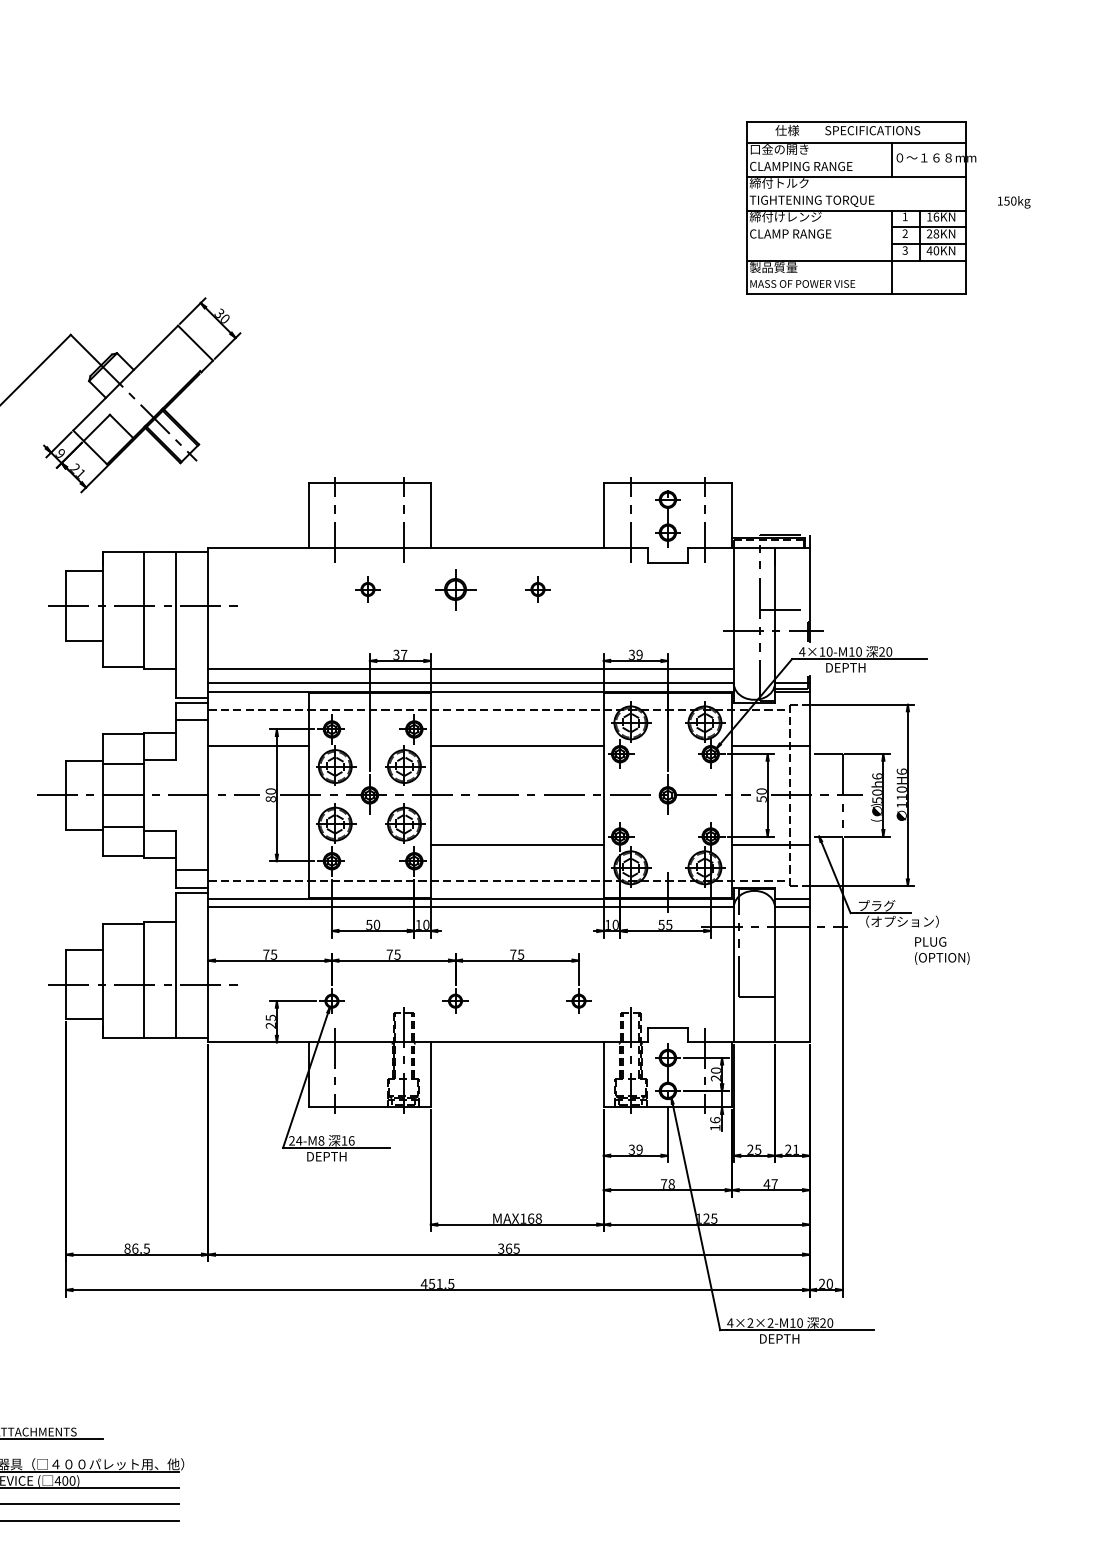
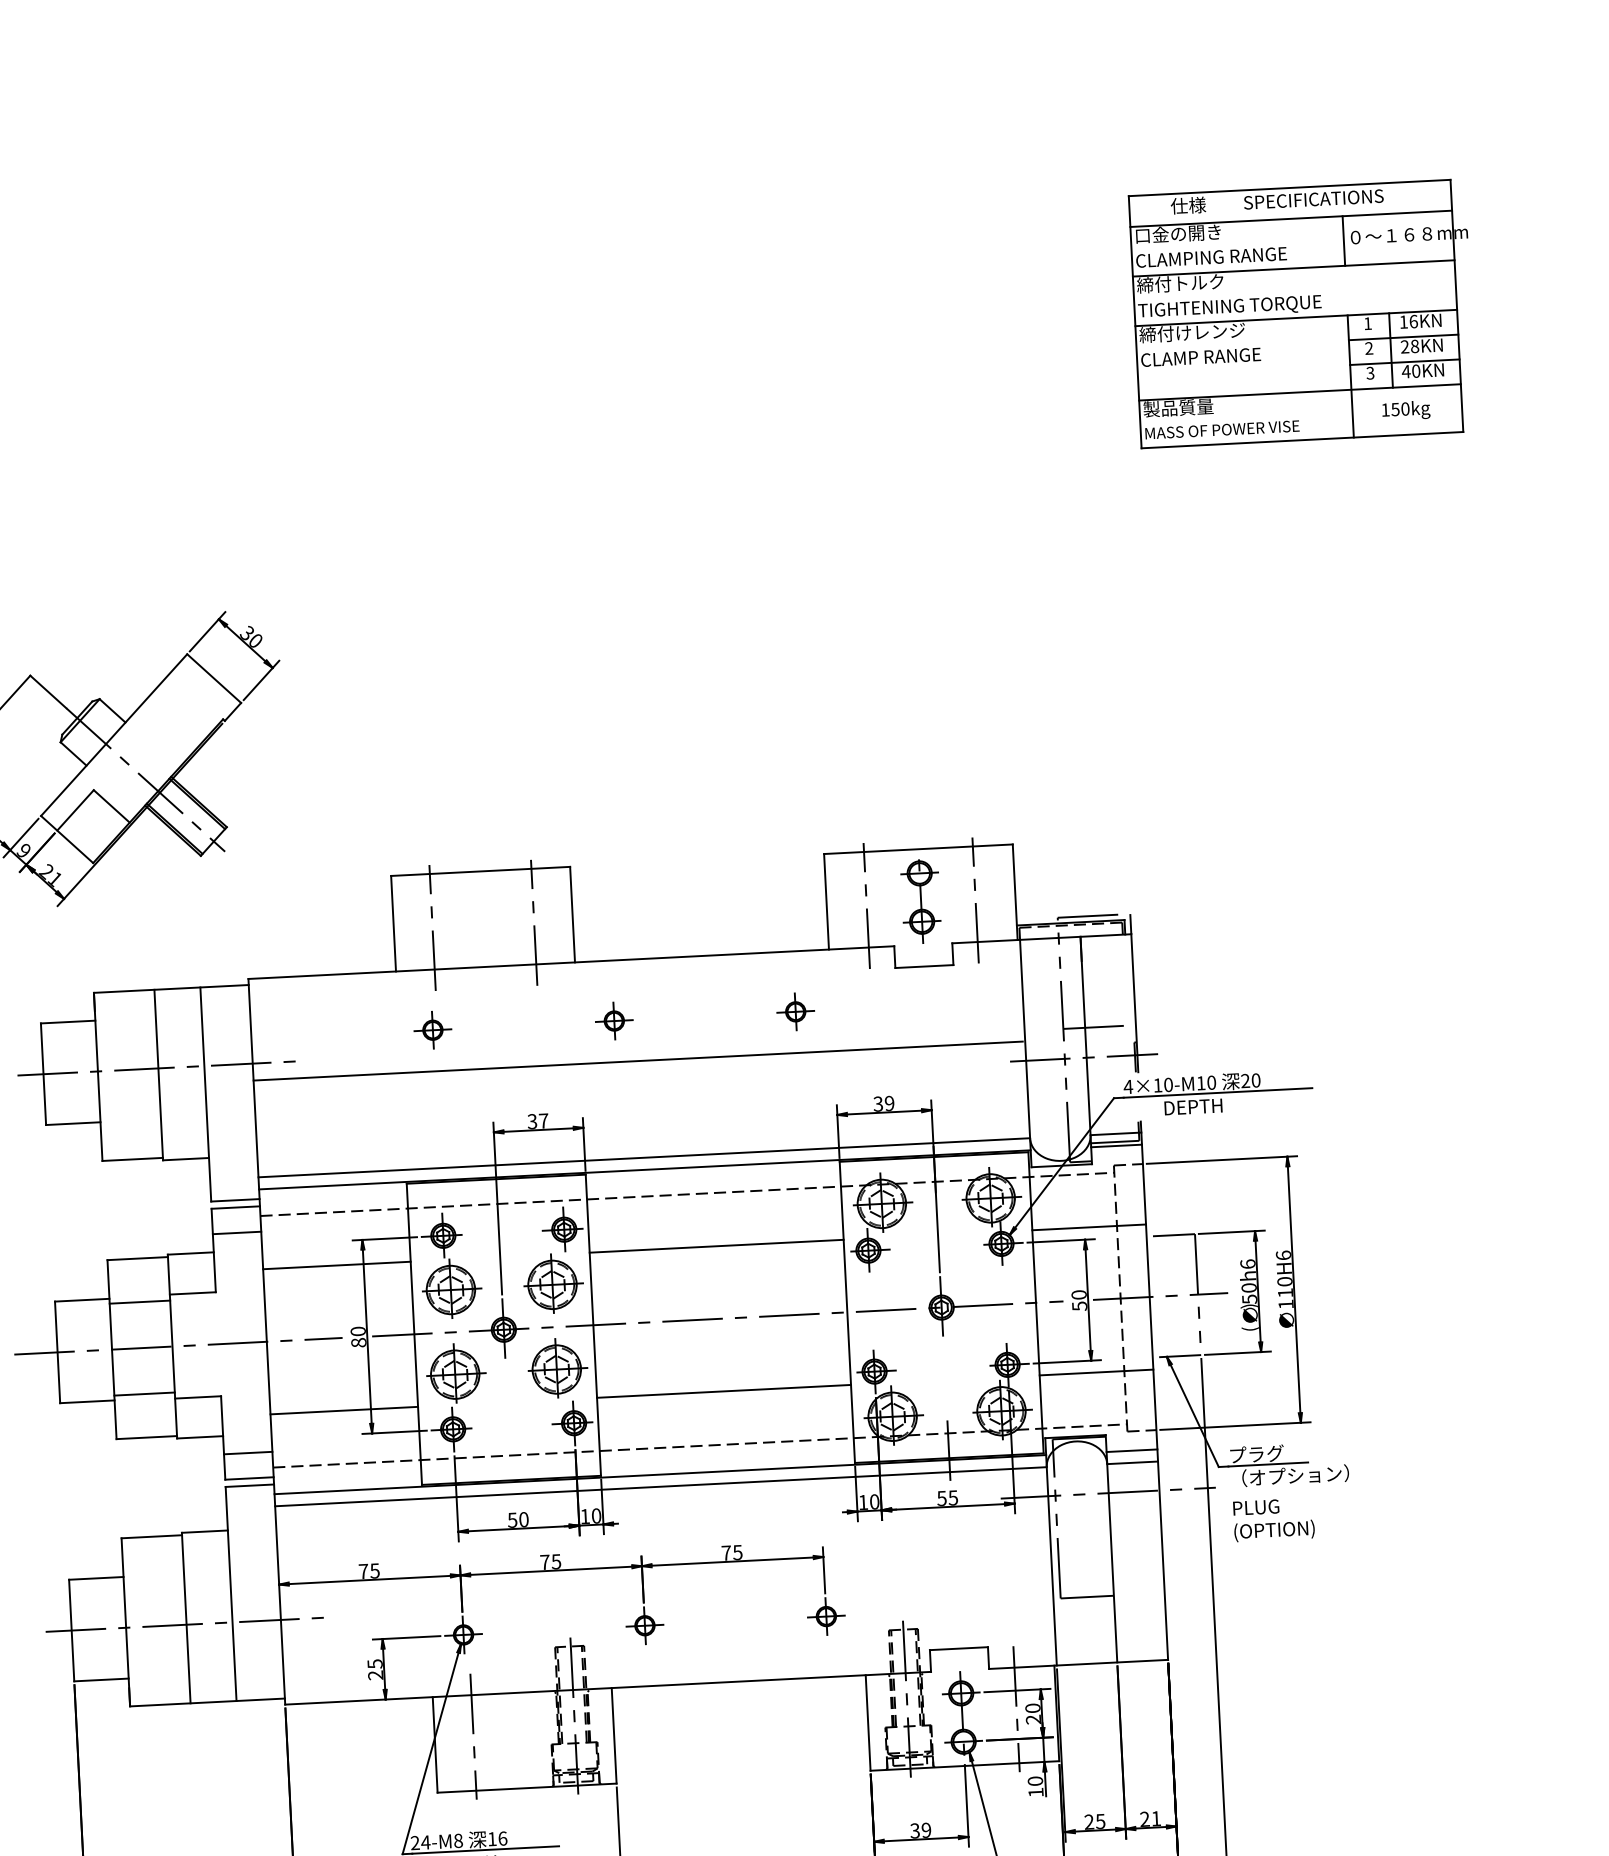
part: (861, 207) -> (1302, 313), moved
part: (367, 589) -> (432, 1030), moved
part: (455, 589) -> (614, 1021), size x0.62
part: (537, 589) -> (794, 1011), moved
line: (470, 668) -> (638, 1061), moved
line: (258, 844) -> (343, 1410), added
text: (942, 950) -> (1274, 1519), moved
text: (715, 1120) -> (1035, 1781), 16 -> 10

